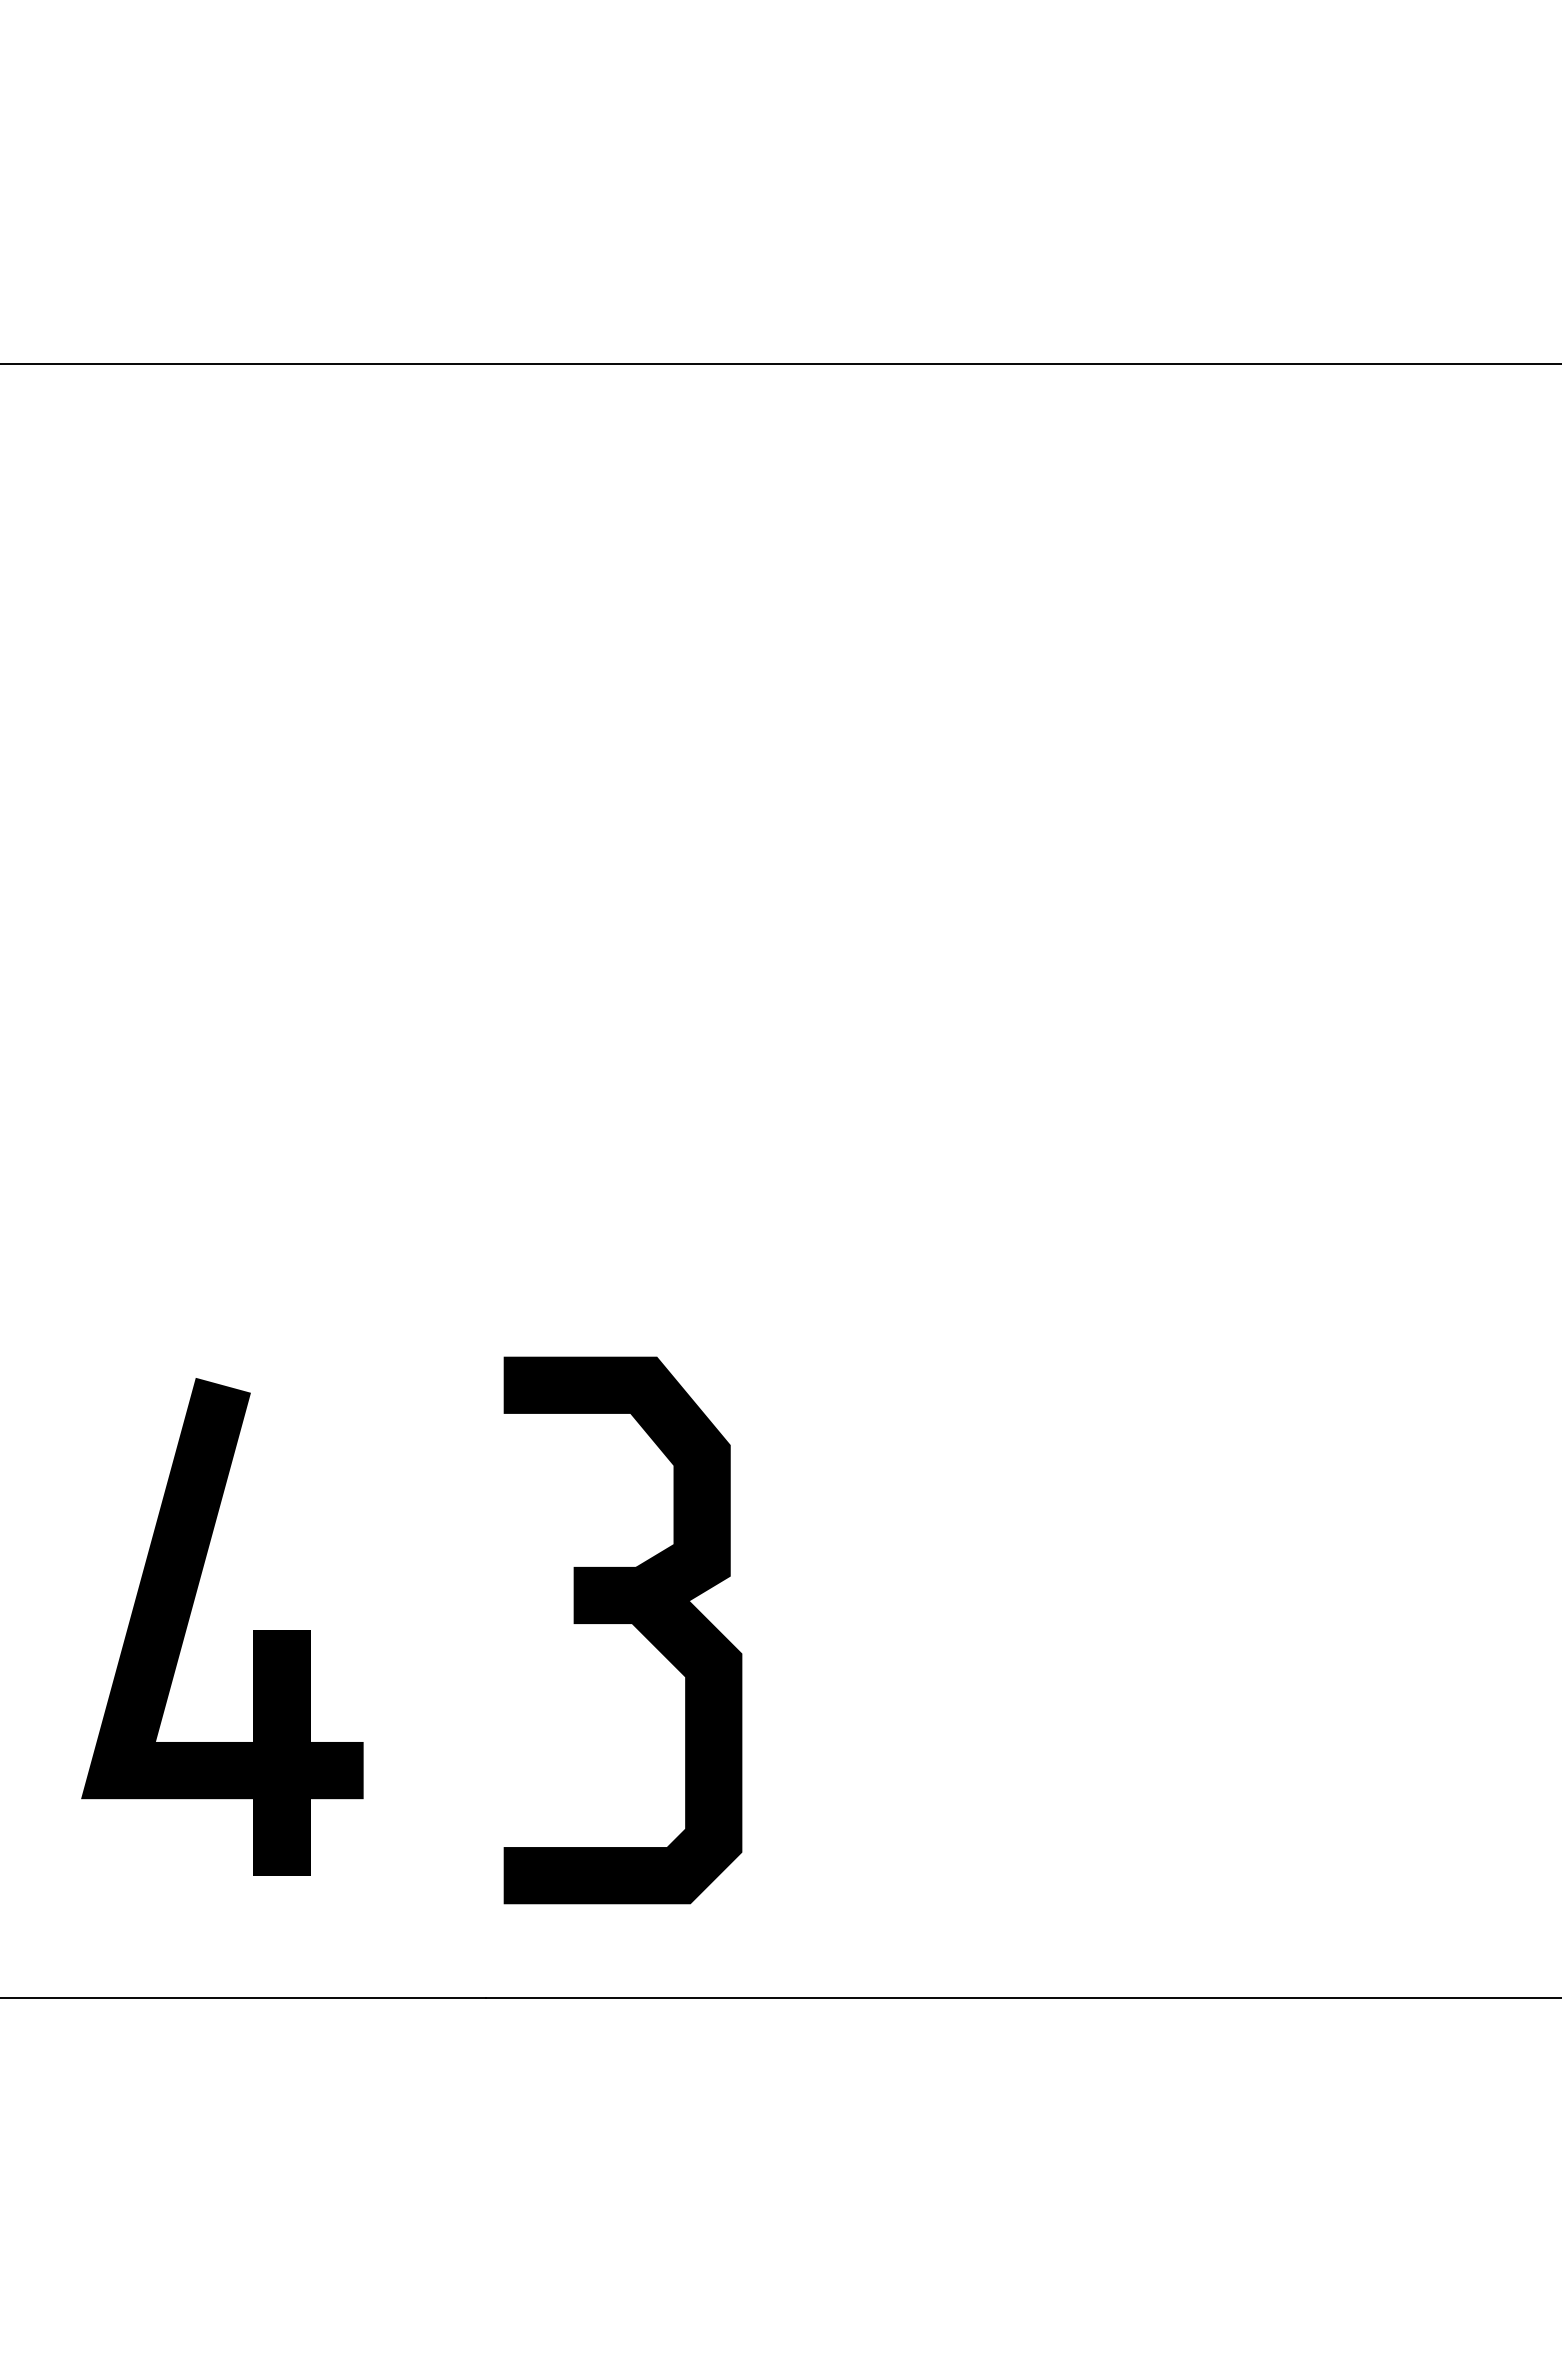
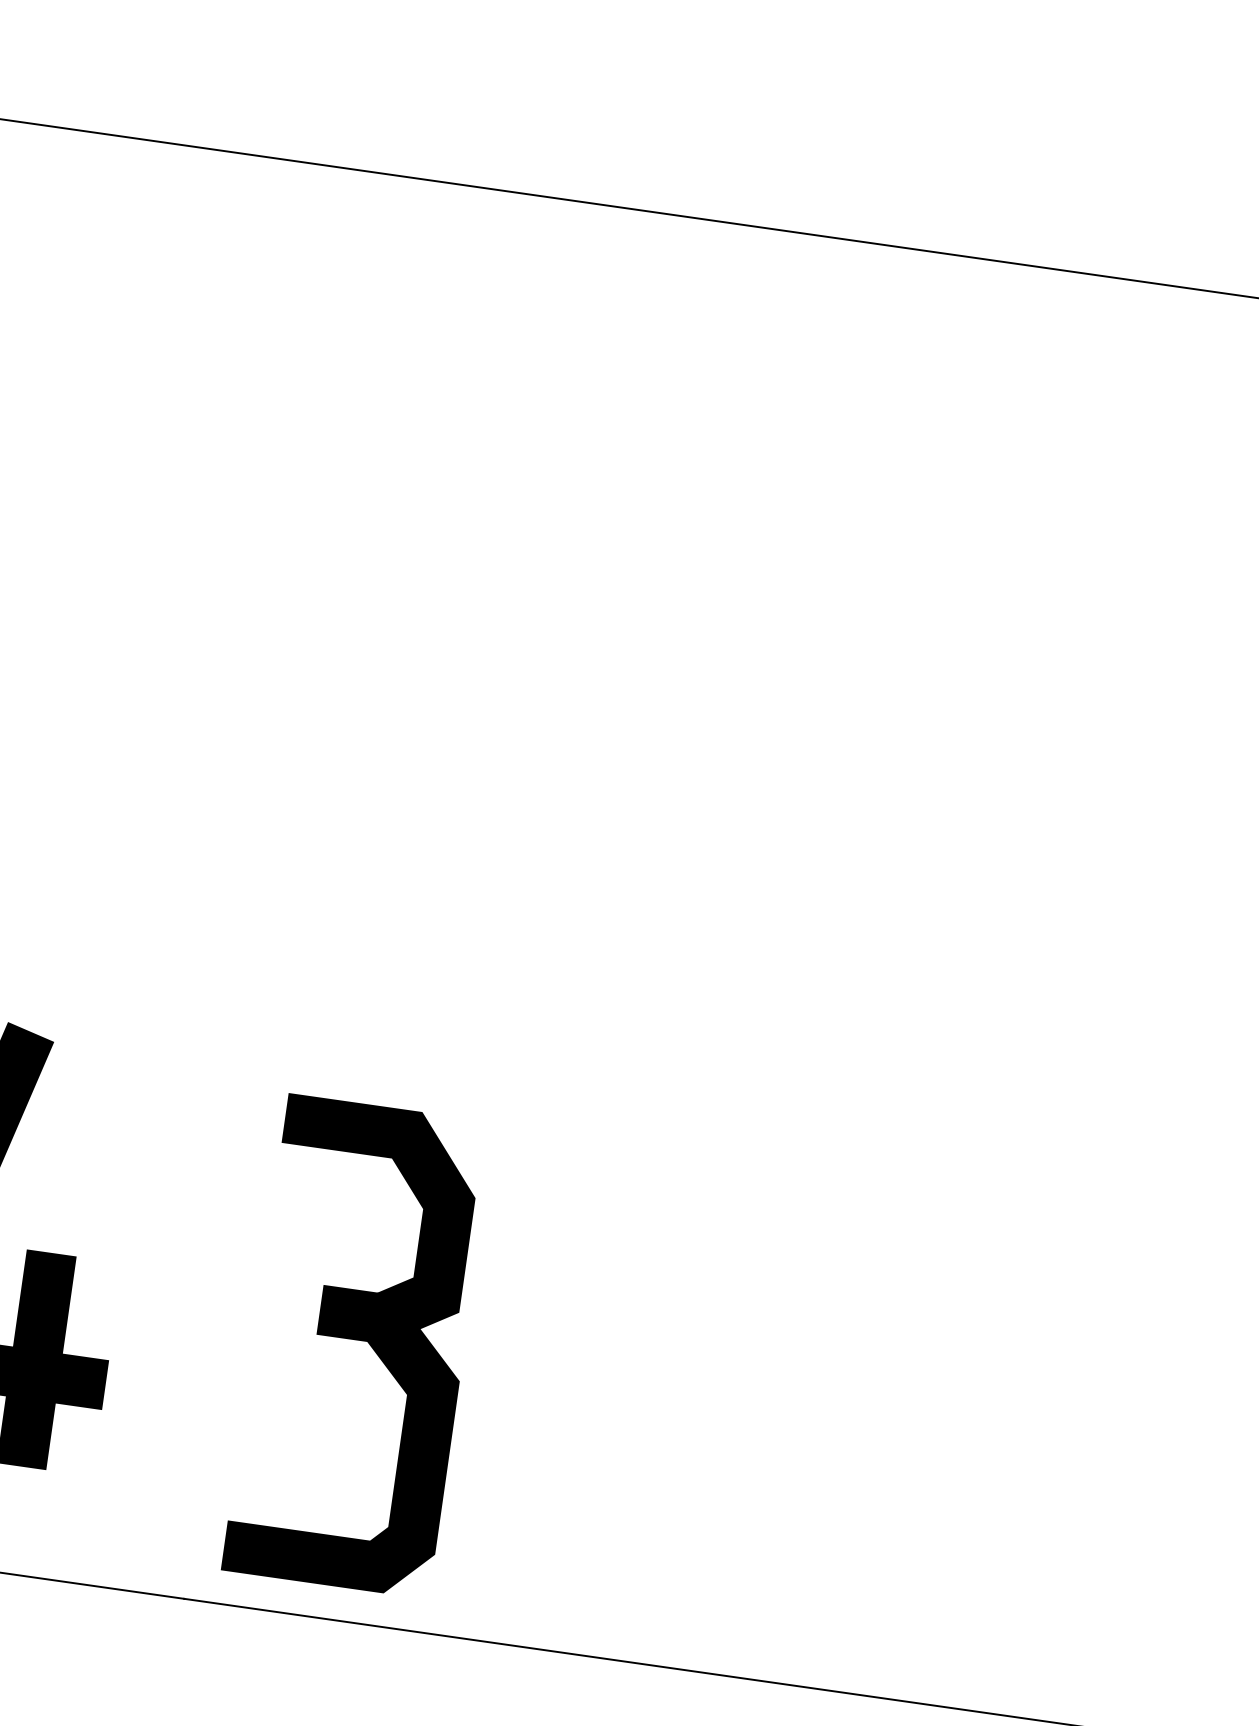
part: (622, 1623) -> (359, 1340), moved

